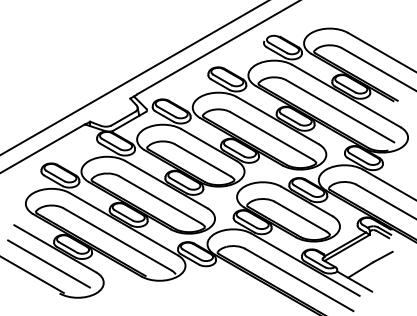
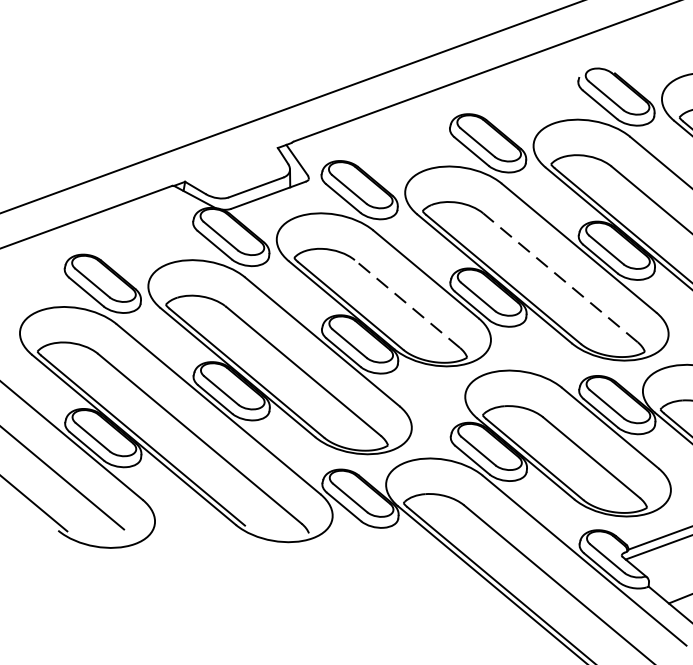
line: (271, 135) -> (560, 277), solid -> dashed
line: (202, 160) -> (406, 304), solid -> dashed

